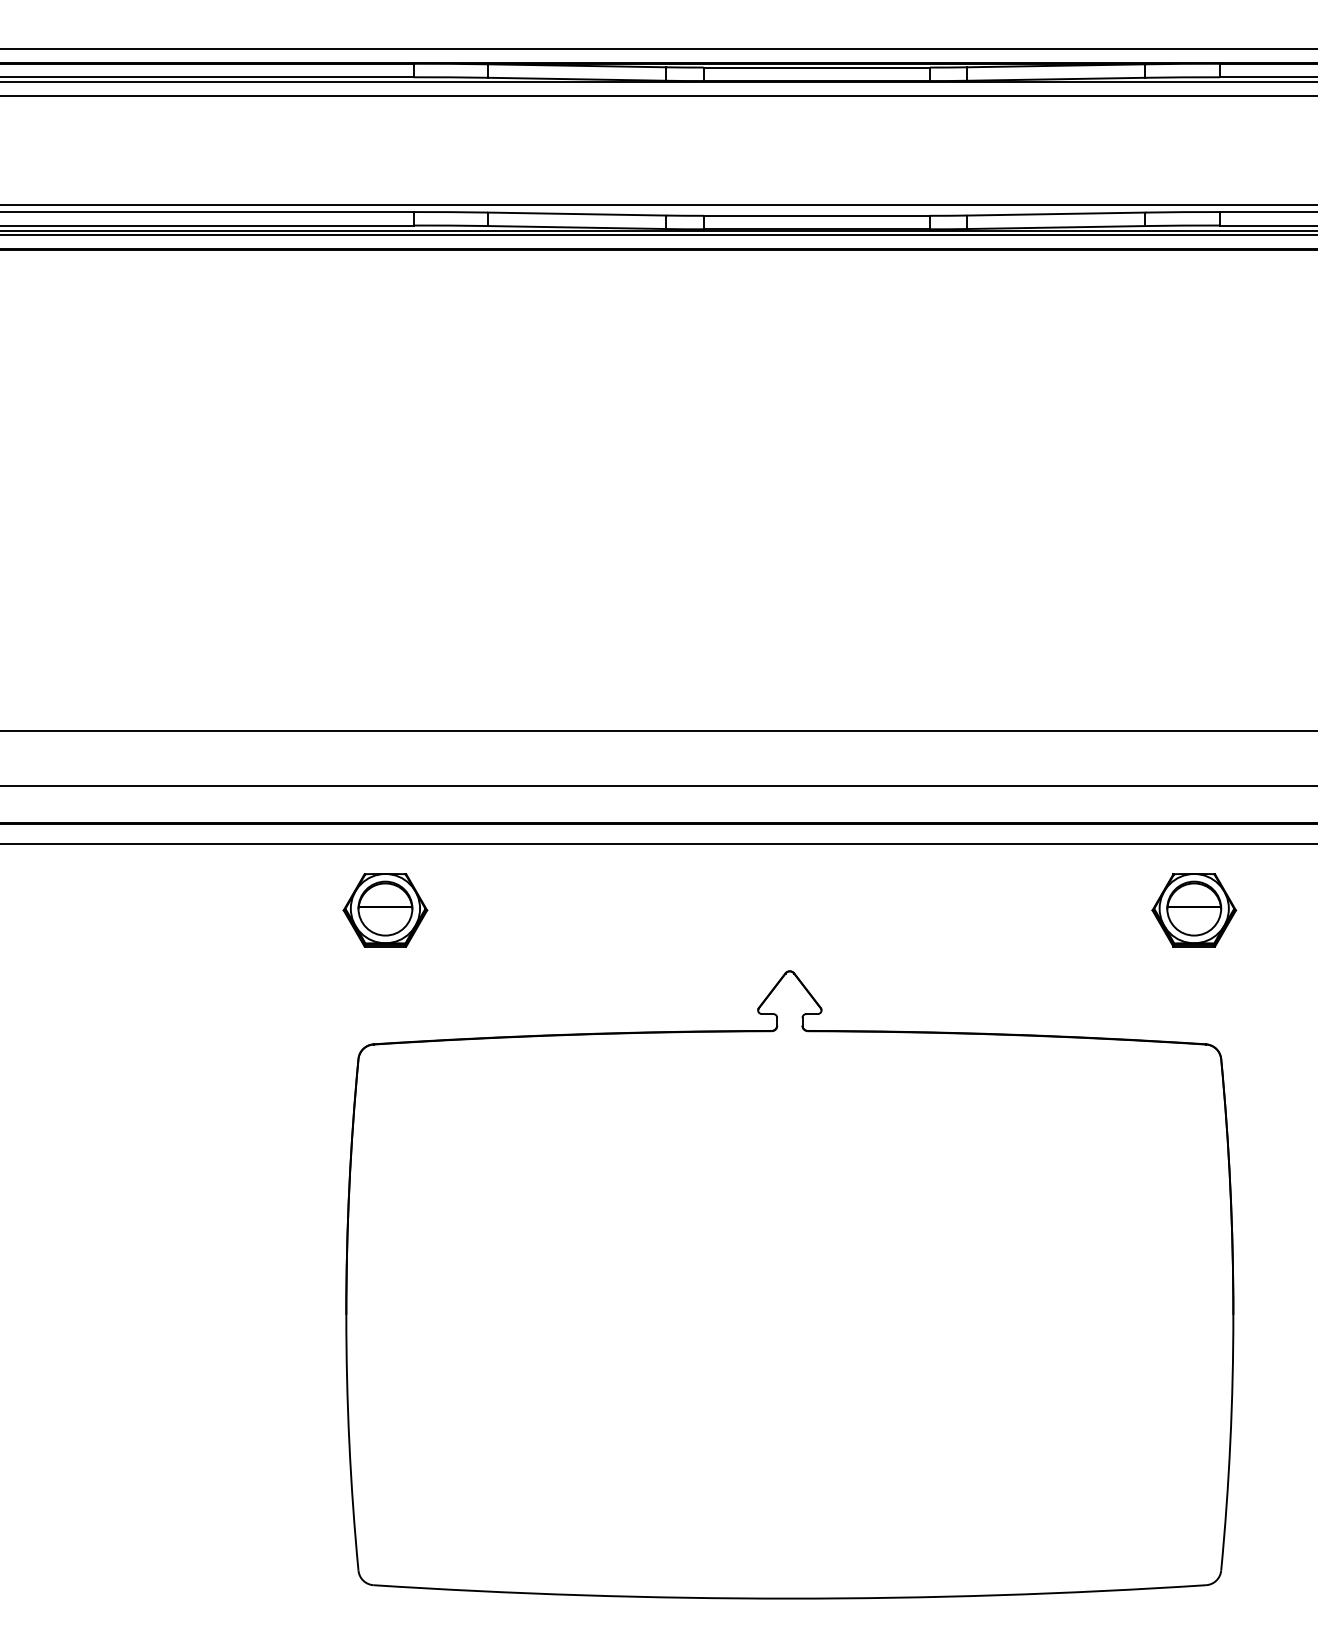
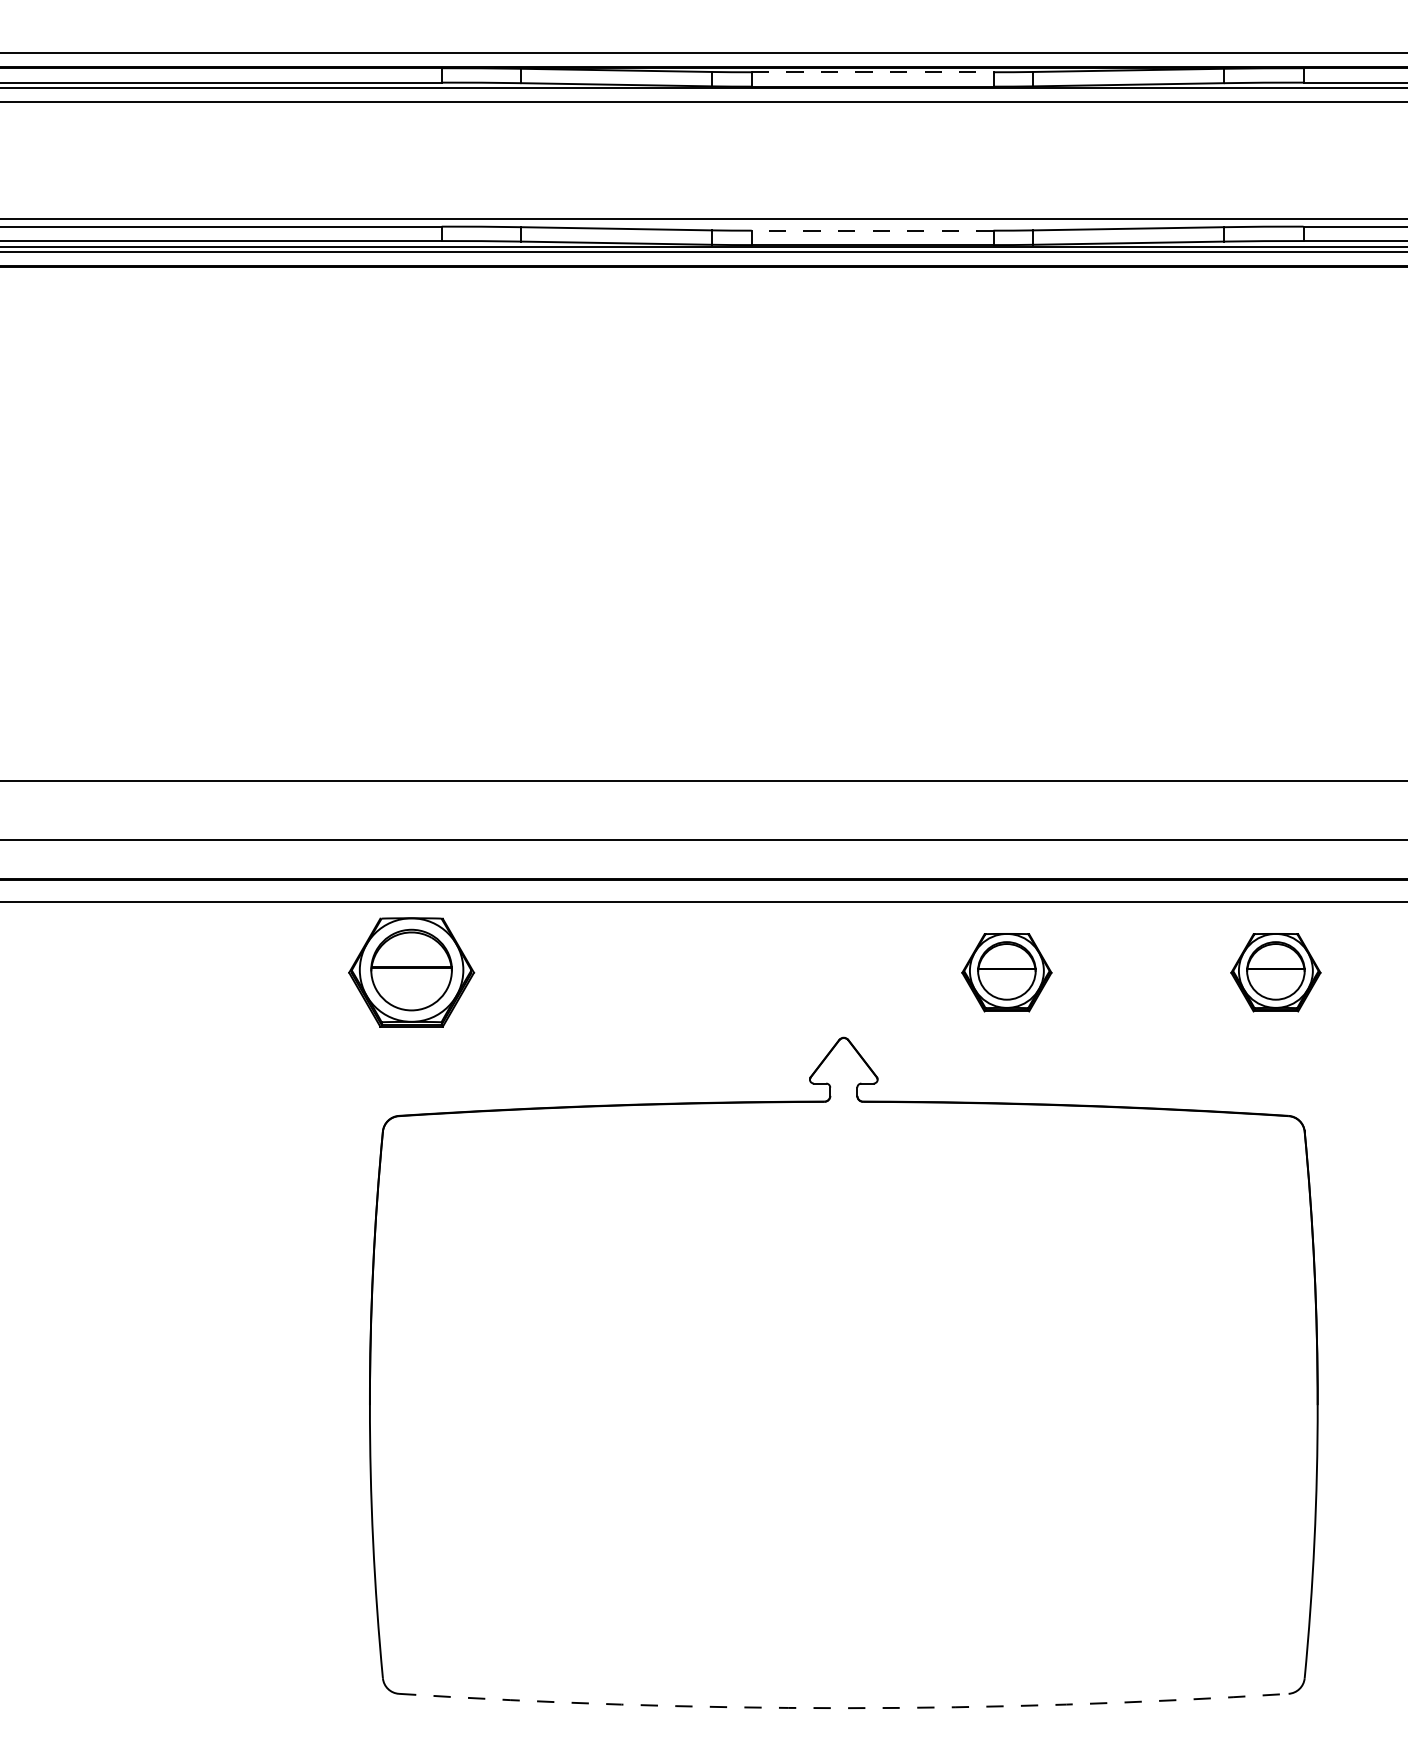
line: (816, 67) -> (872, 72), solid -> dashed
line: (816, 215) -> (872, 230), solid -> dashed
part: (385, 910) -> (411, 972), size x1.4
part: (942, 910) -> (1006, 972), added
arc: (789, 1598) -> (843, 1708), solid -> dashed

